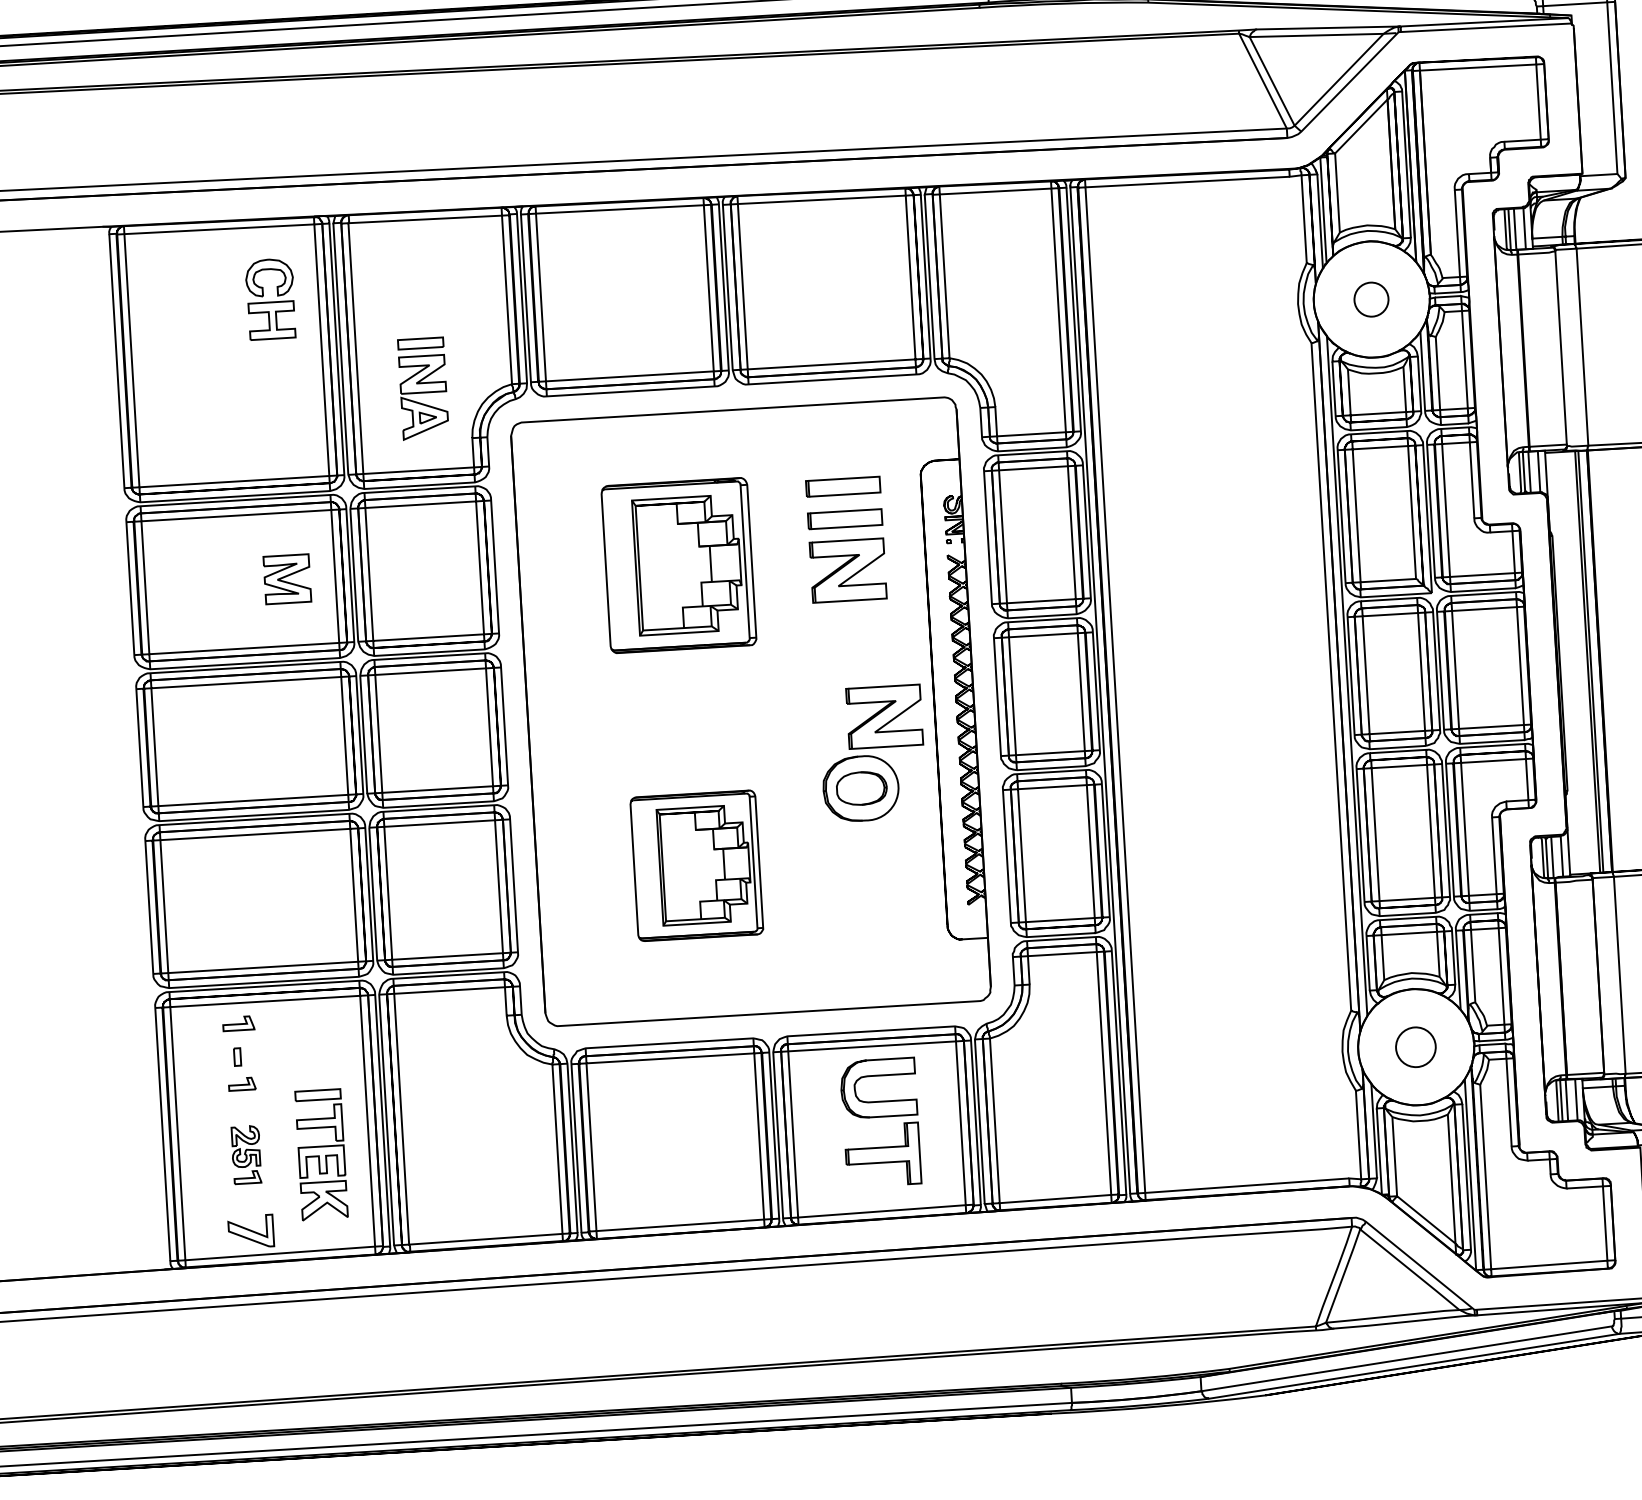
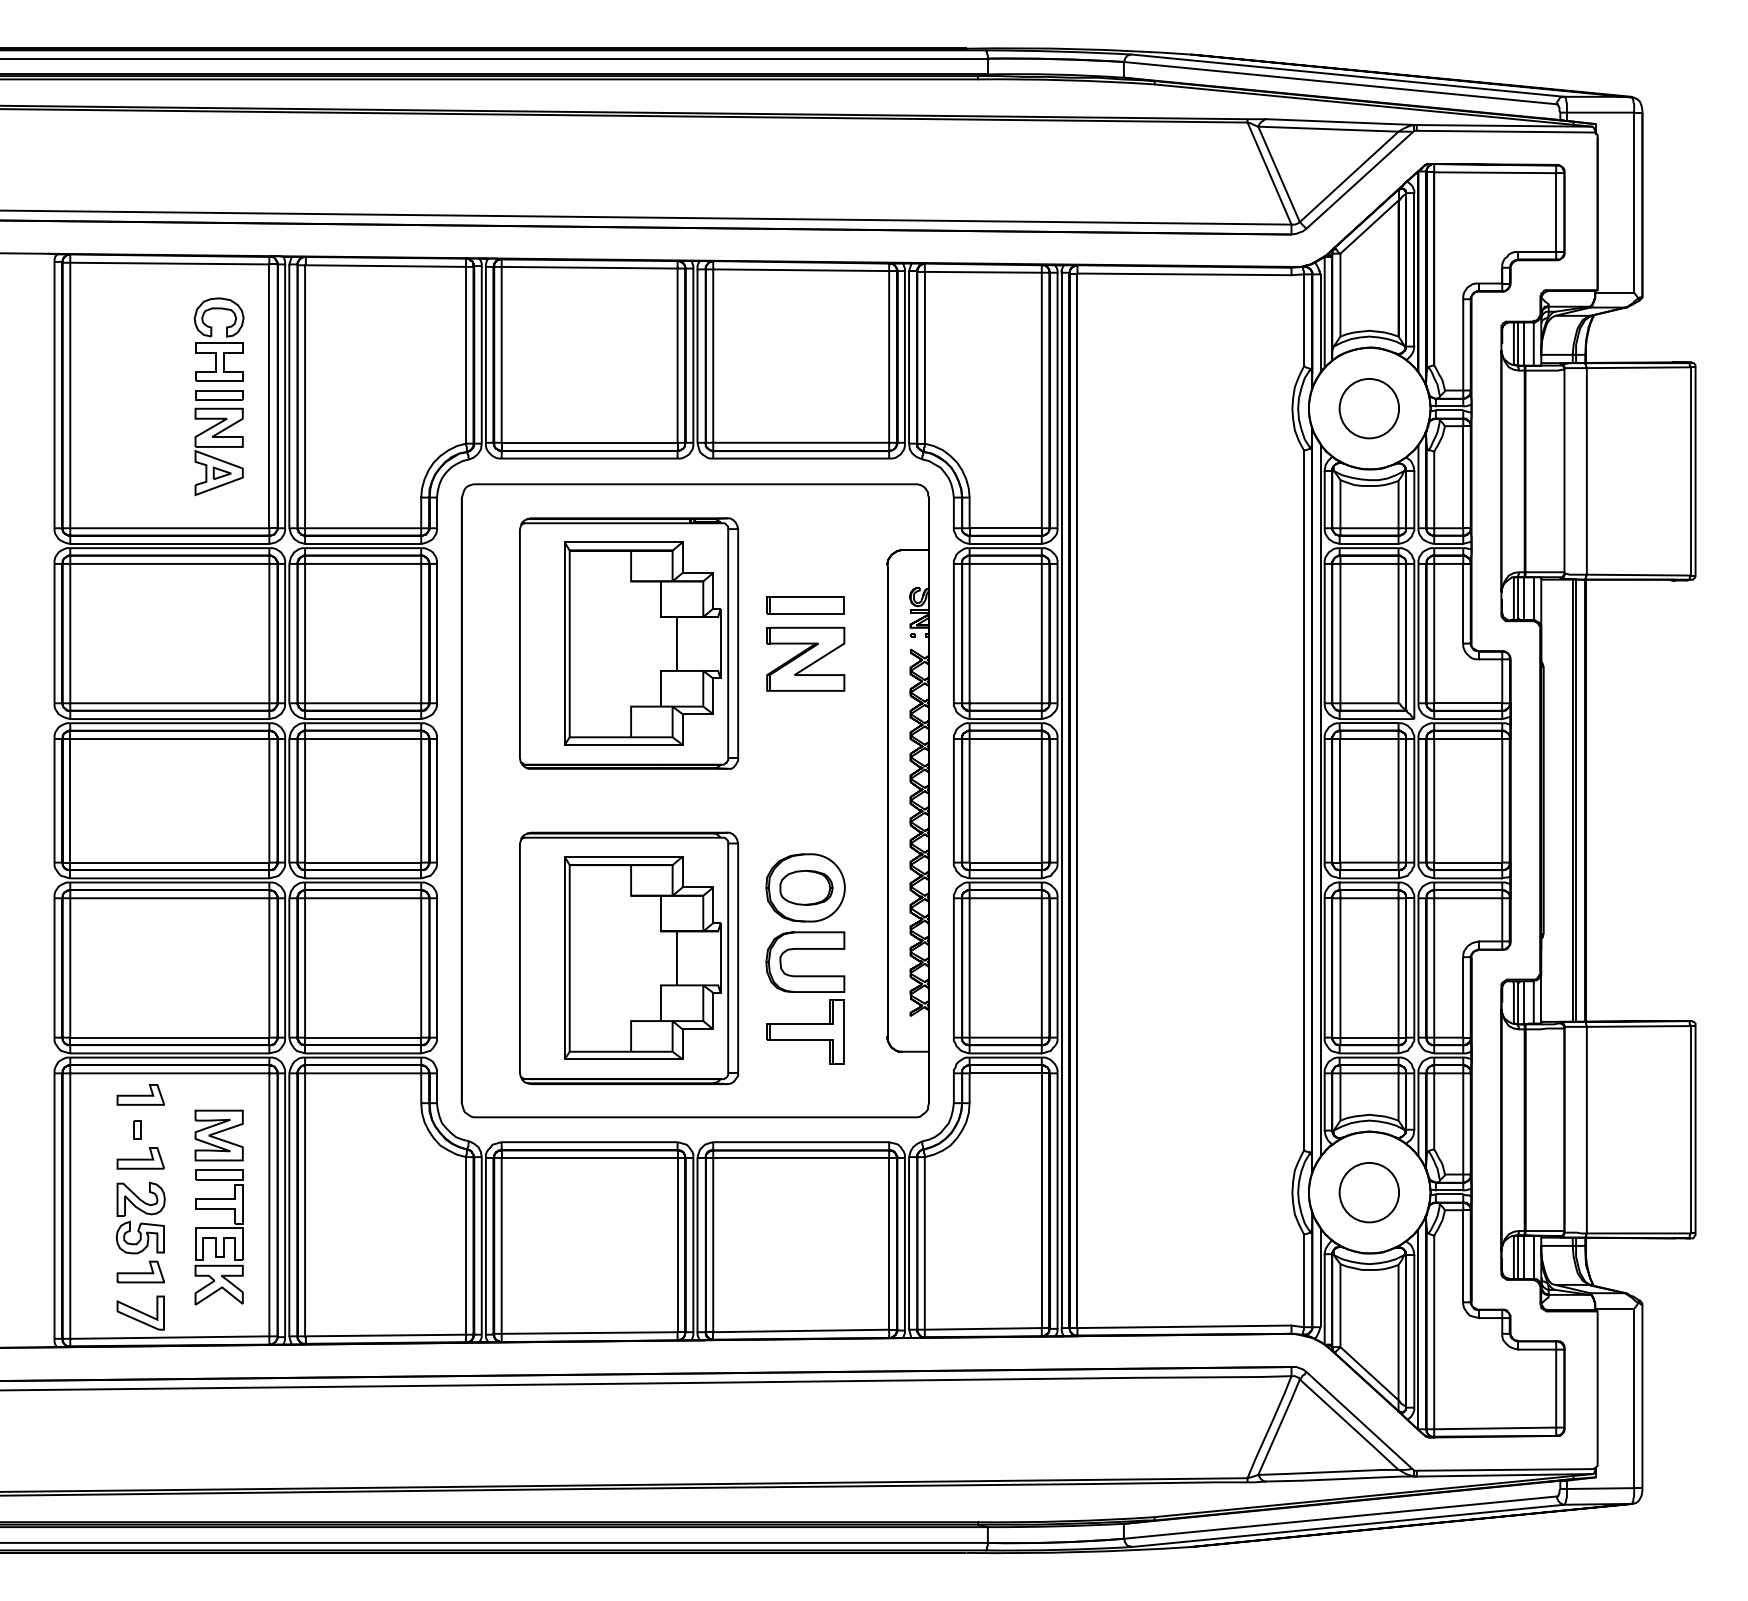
circle: (1371, 299) -> (1369, 408), size x1.67
part: (422, 389) -> (218, 443), moved
part: (843, 486) -> (805, 571), removed
part: (679, 565) -> (629, 643), size x1.43
part: (286, 579) -> (218, 1135), moved
part: (884, 716) -> (834, 813), removed
part: (697, 865) -> (629, 958), size x1.67
part: (238, 1023) -> (140, 1094), size x1.43
circle: (1416, 1047) -> (1369, 1192), size x1.43
part: (242, 1084) -> (140, 1158), size x1.67
part: (880, 1121) -> (805, 997), moved
part: (246, 1154) -> (140, 1232), size x1.67

